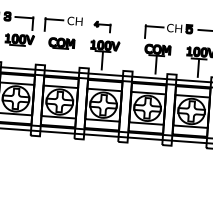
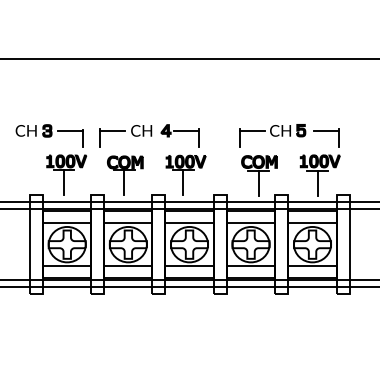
part: (101, 26) -> (179, 135), size x1.67
line: (17, 54) -> (64, 182), added
line: (60, 57) -> (124, 182), added

